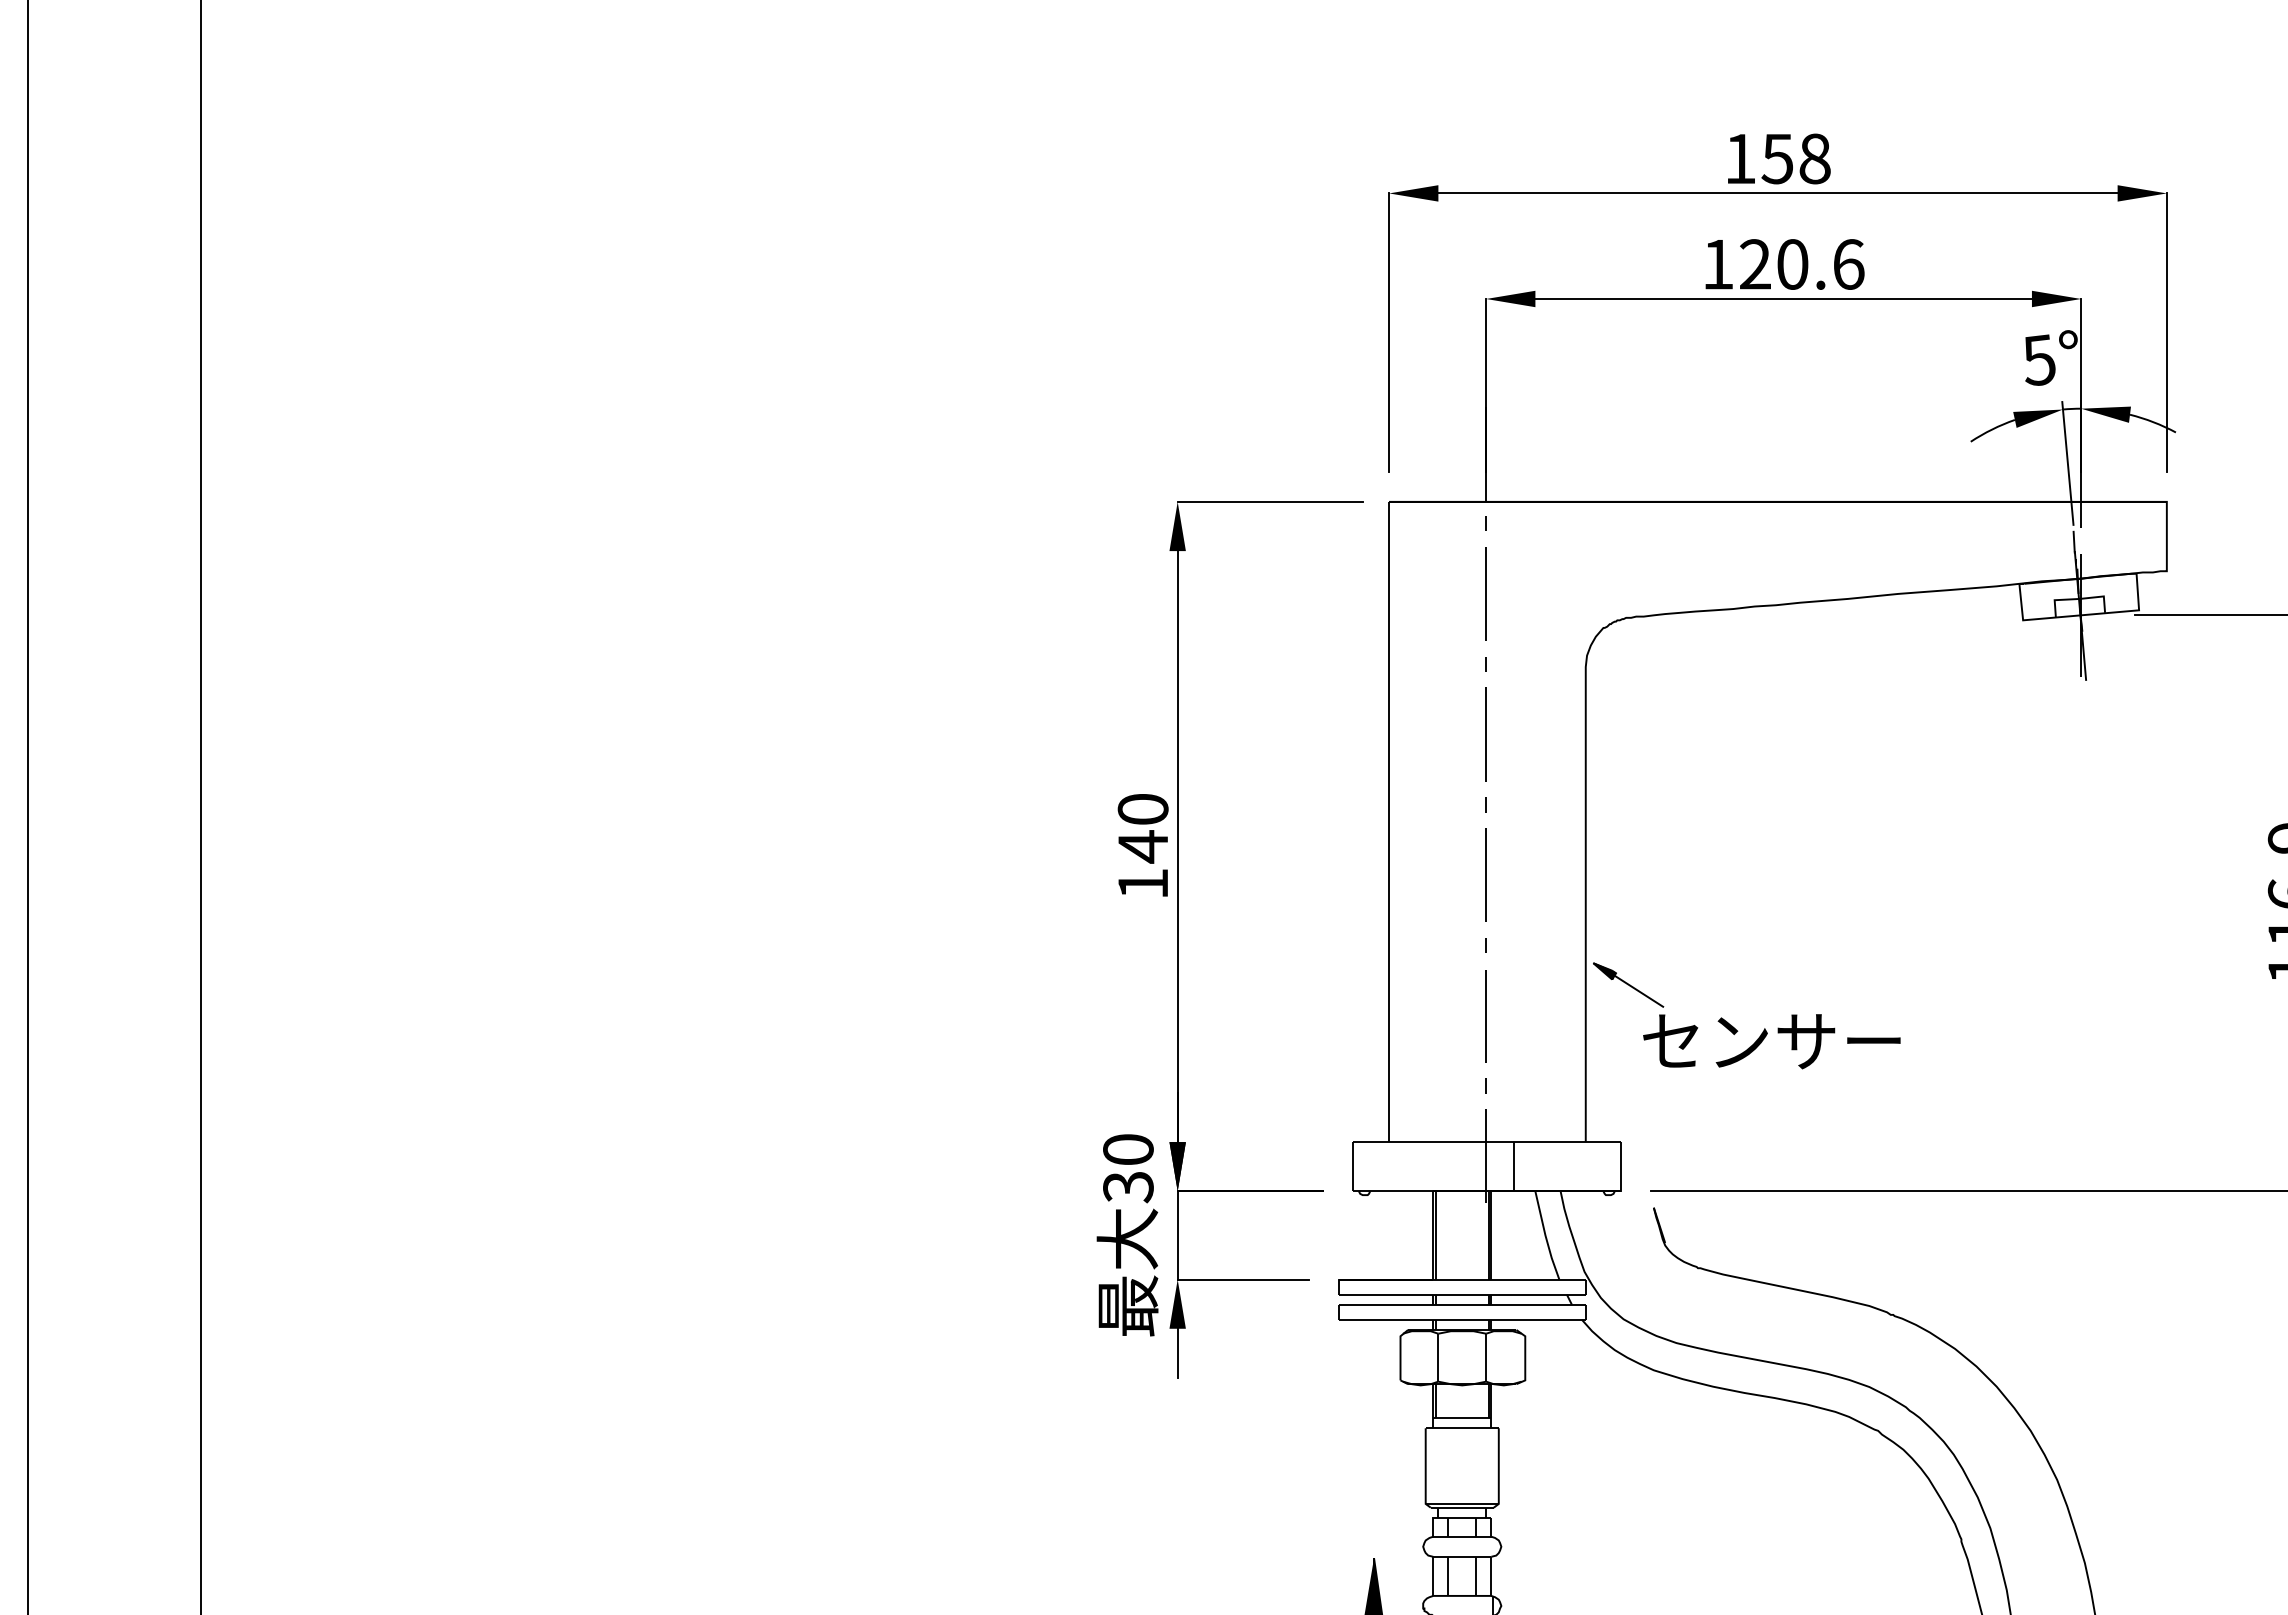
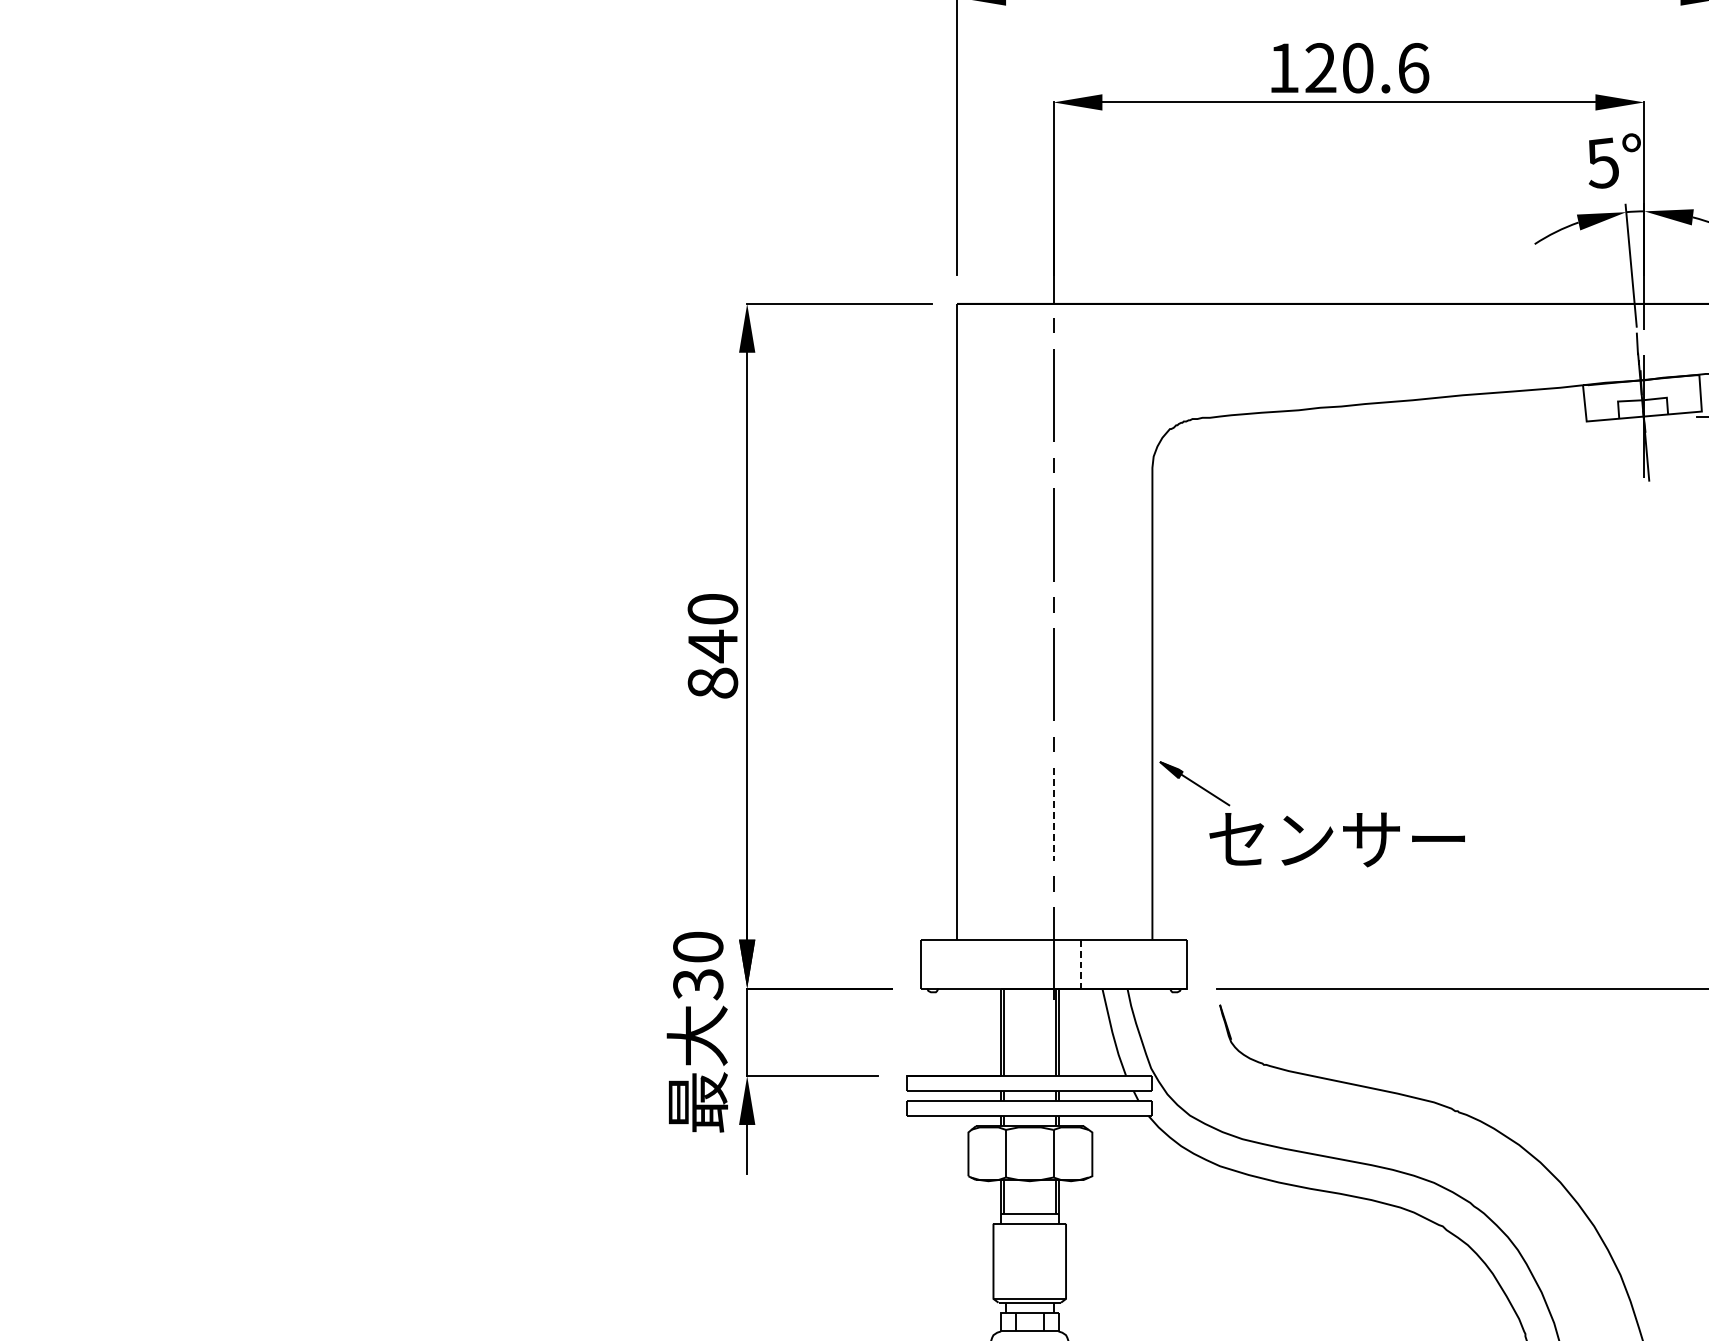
text: (1142, 883) -> (712, 682), 140 -> 840
line: (1486, 1016) -> (1053, 814), solid -> dashed
line: (1513, 1166) -> (1080, 963), solid -> dashed

